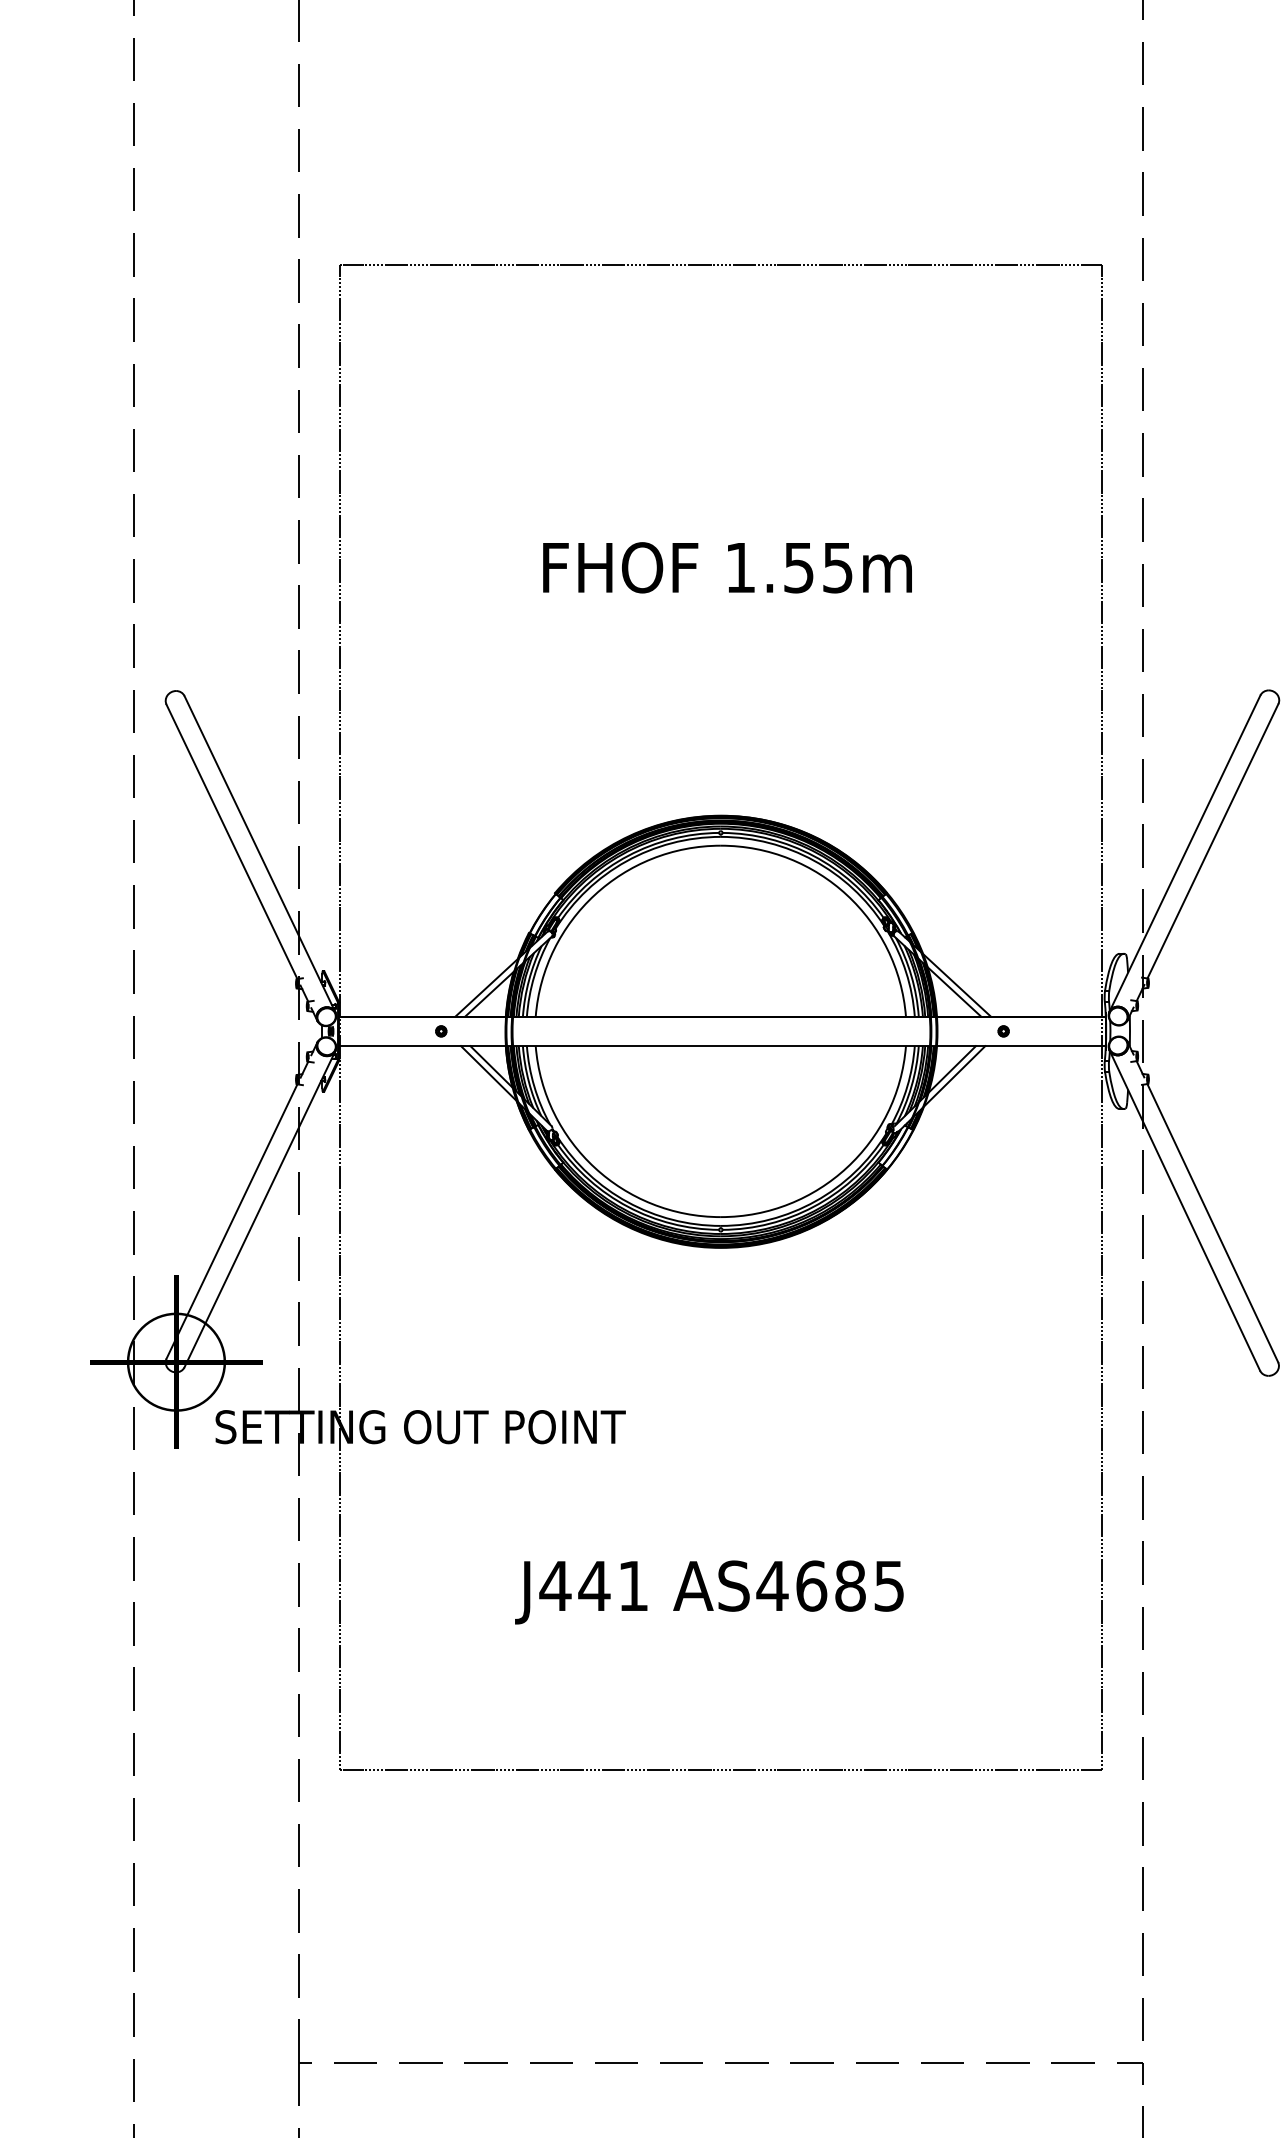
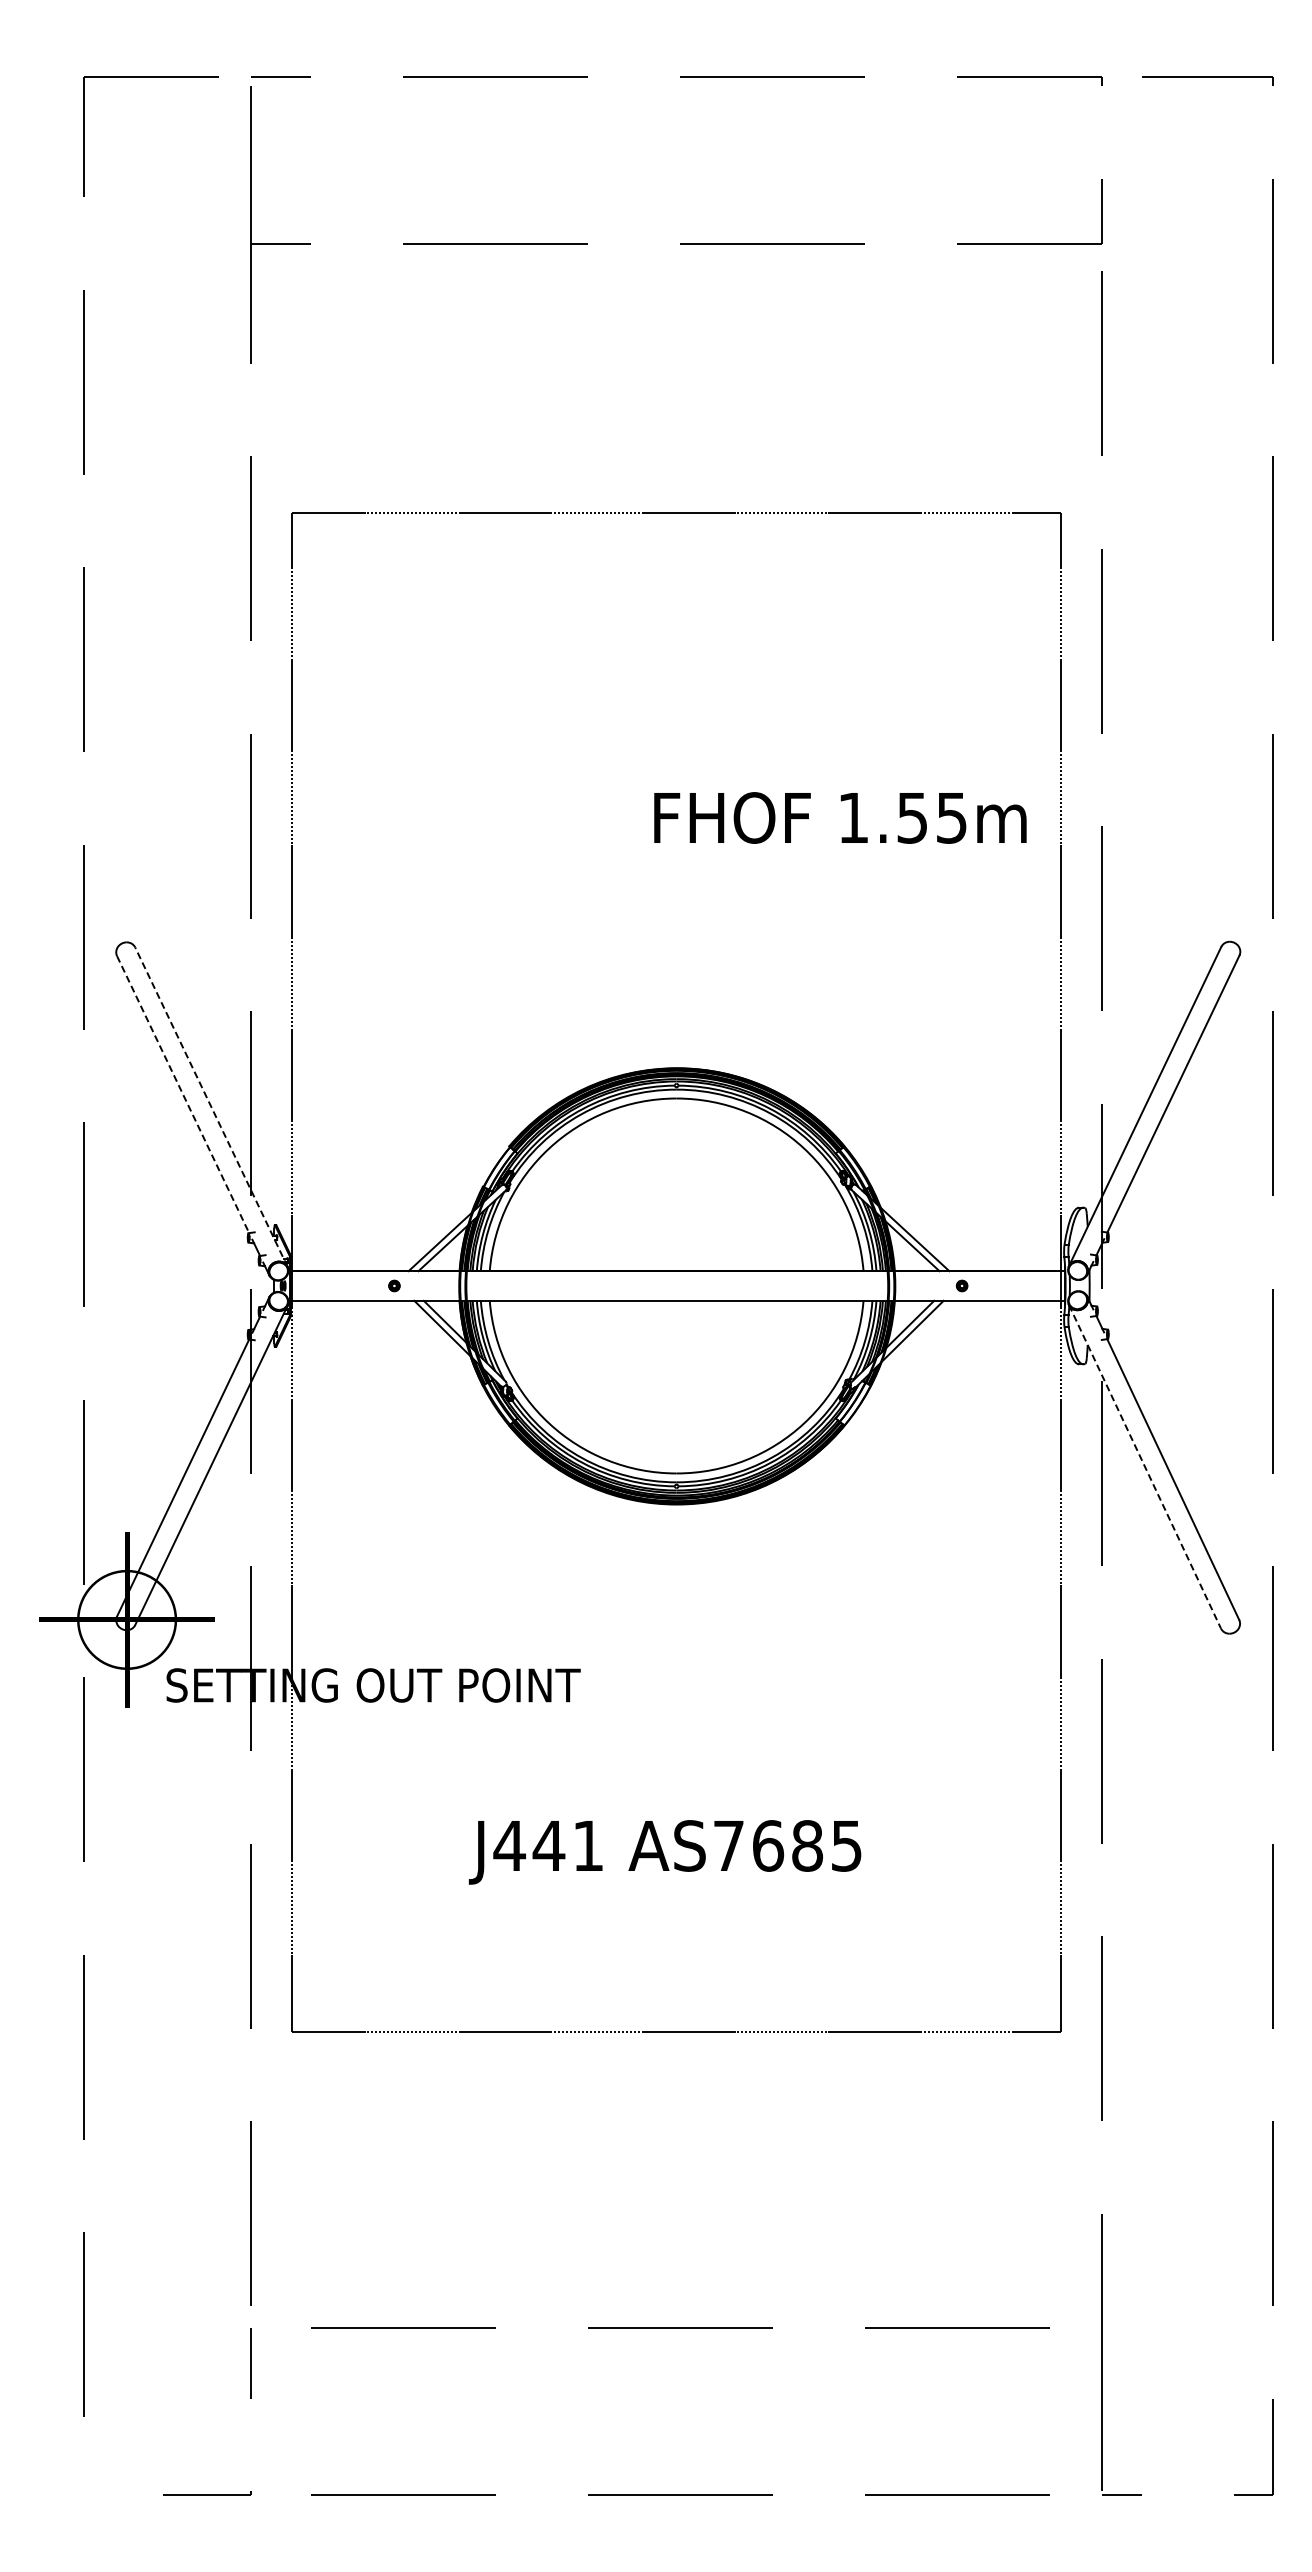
text: (727, 567) -> (840, 817), moved
line: (232, 842) -> (183, 1095), solid -> dashed
line: (260, 854) -> (211, 1107), solid -> dashed
line: (1185, 1210) -> (1145, 1466), solid -> dashed
text: (772, 1585) -> (728, 1845), AS4685 -> AS7685

